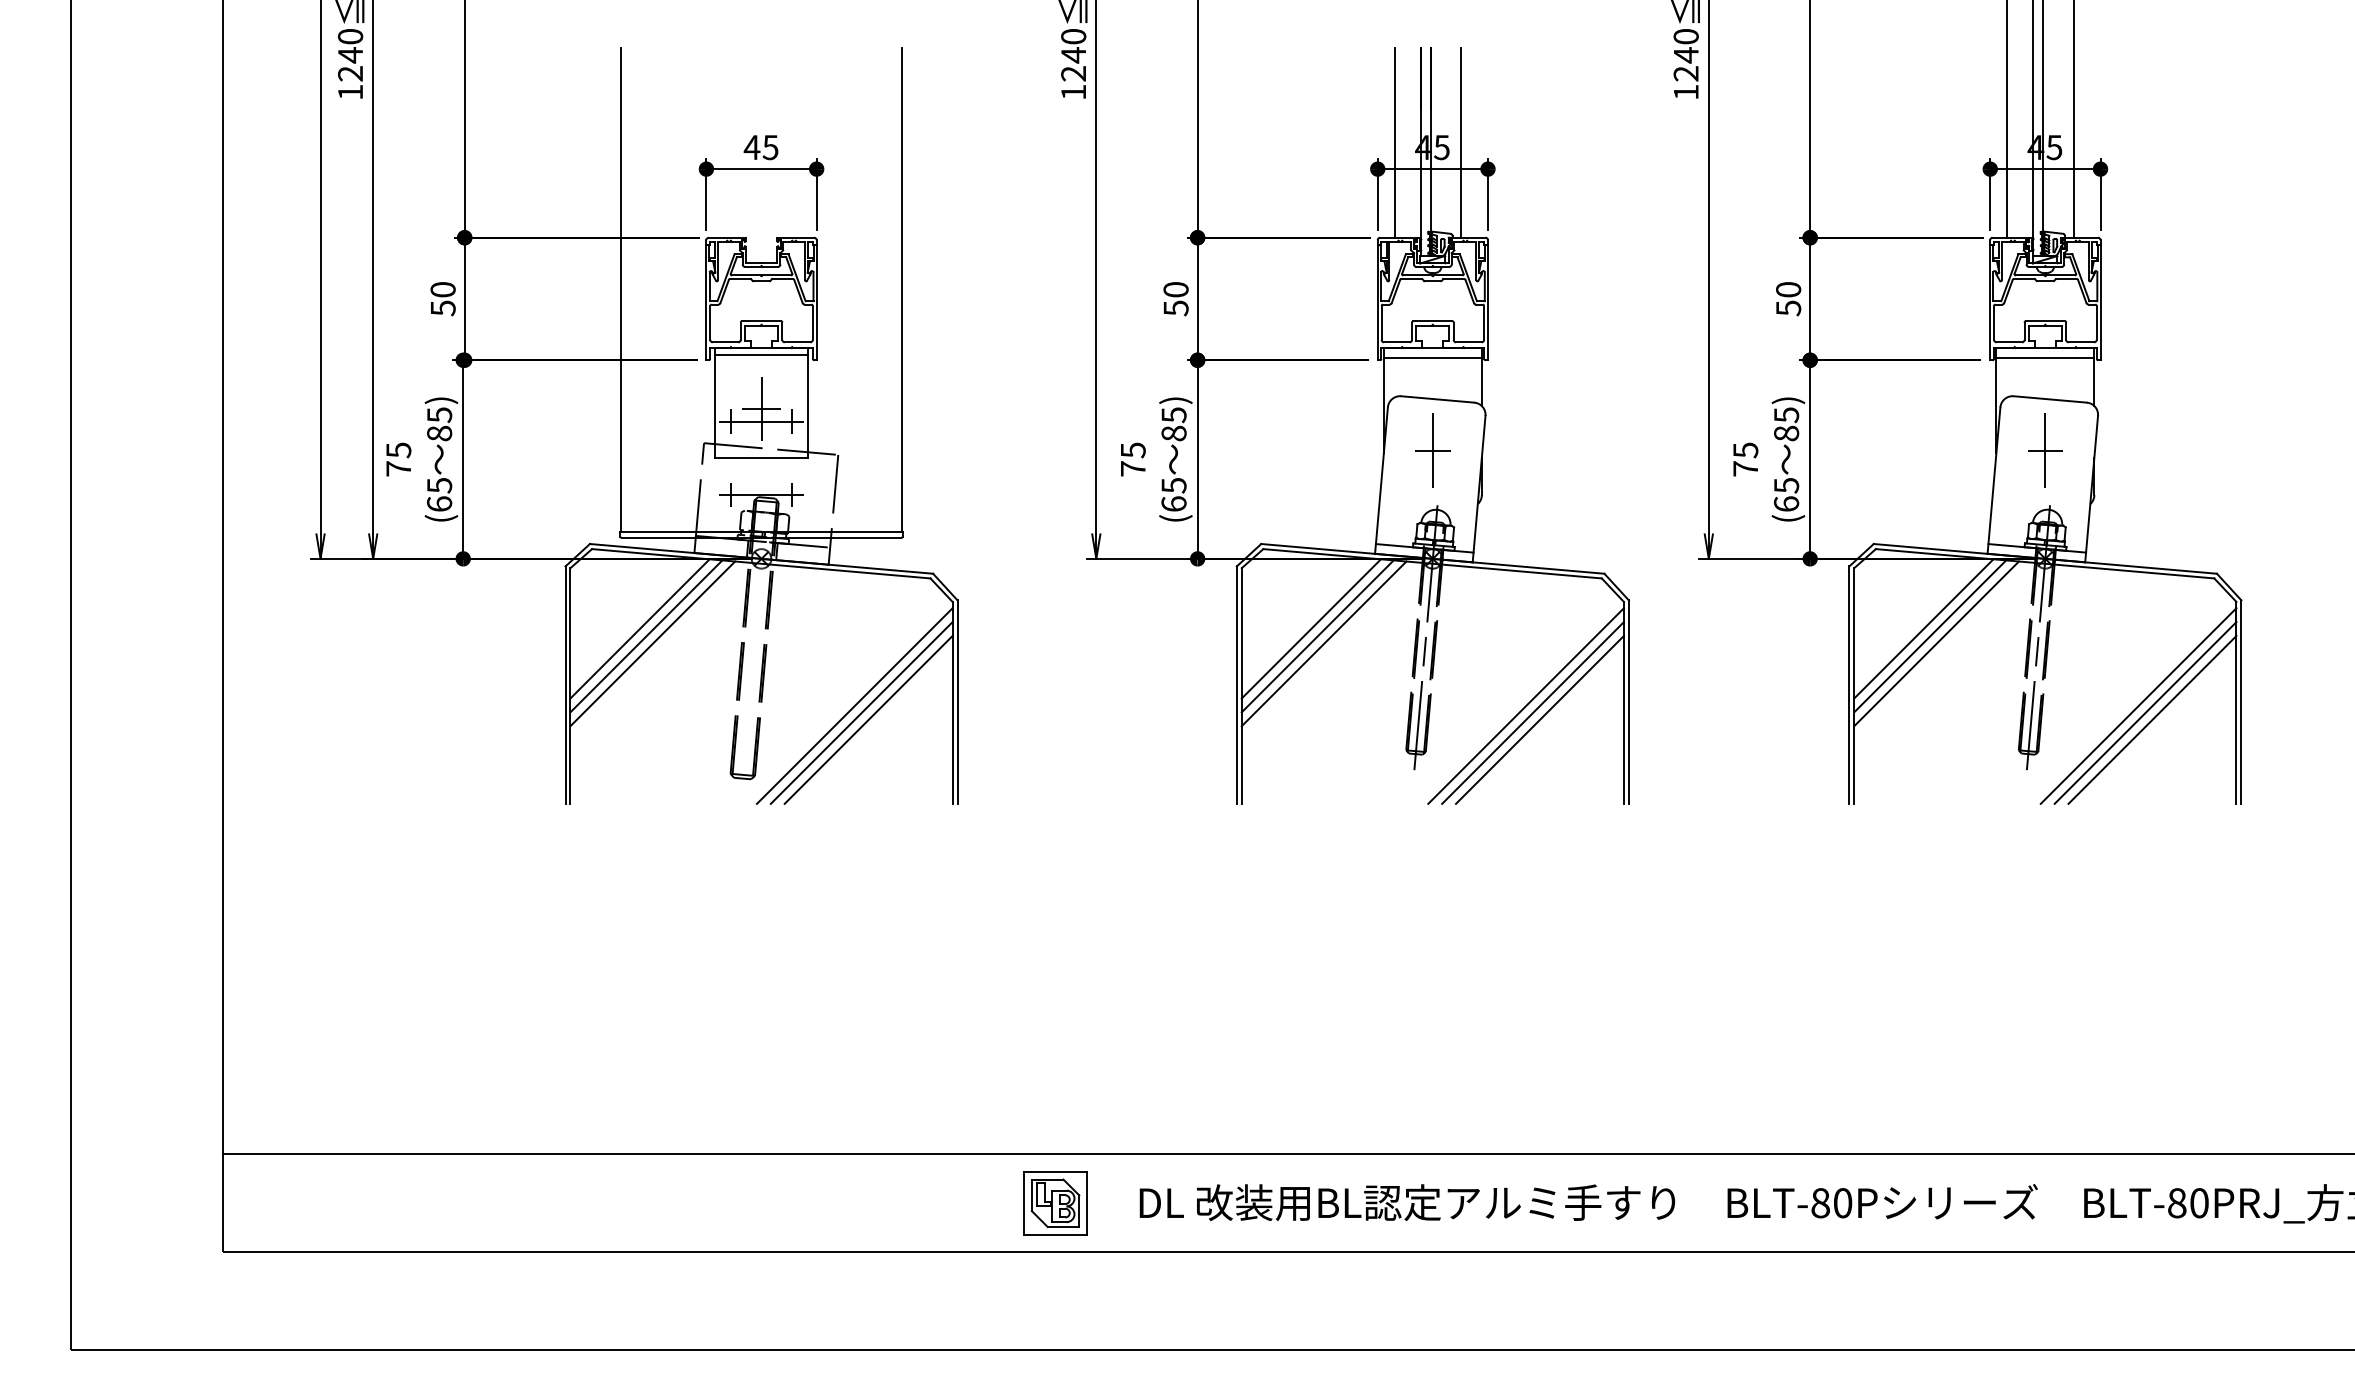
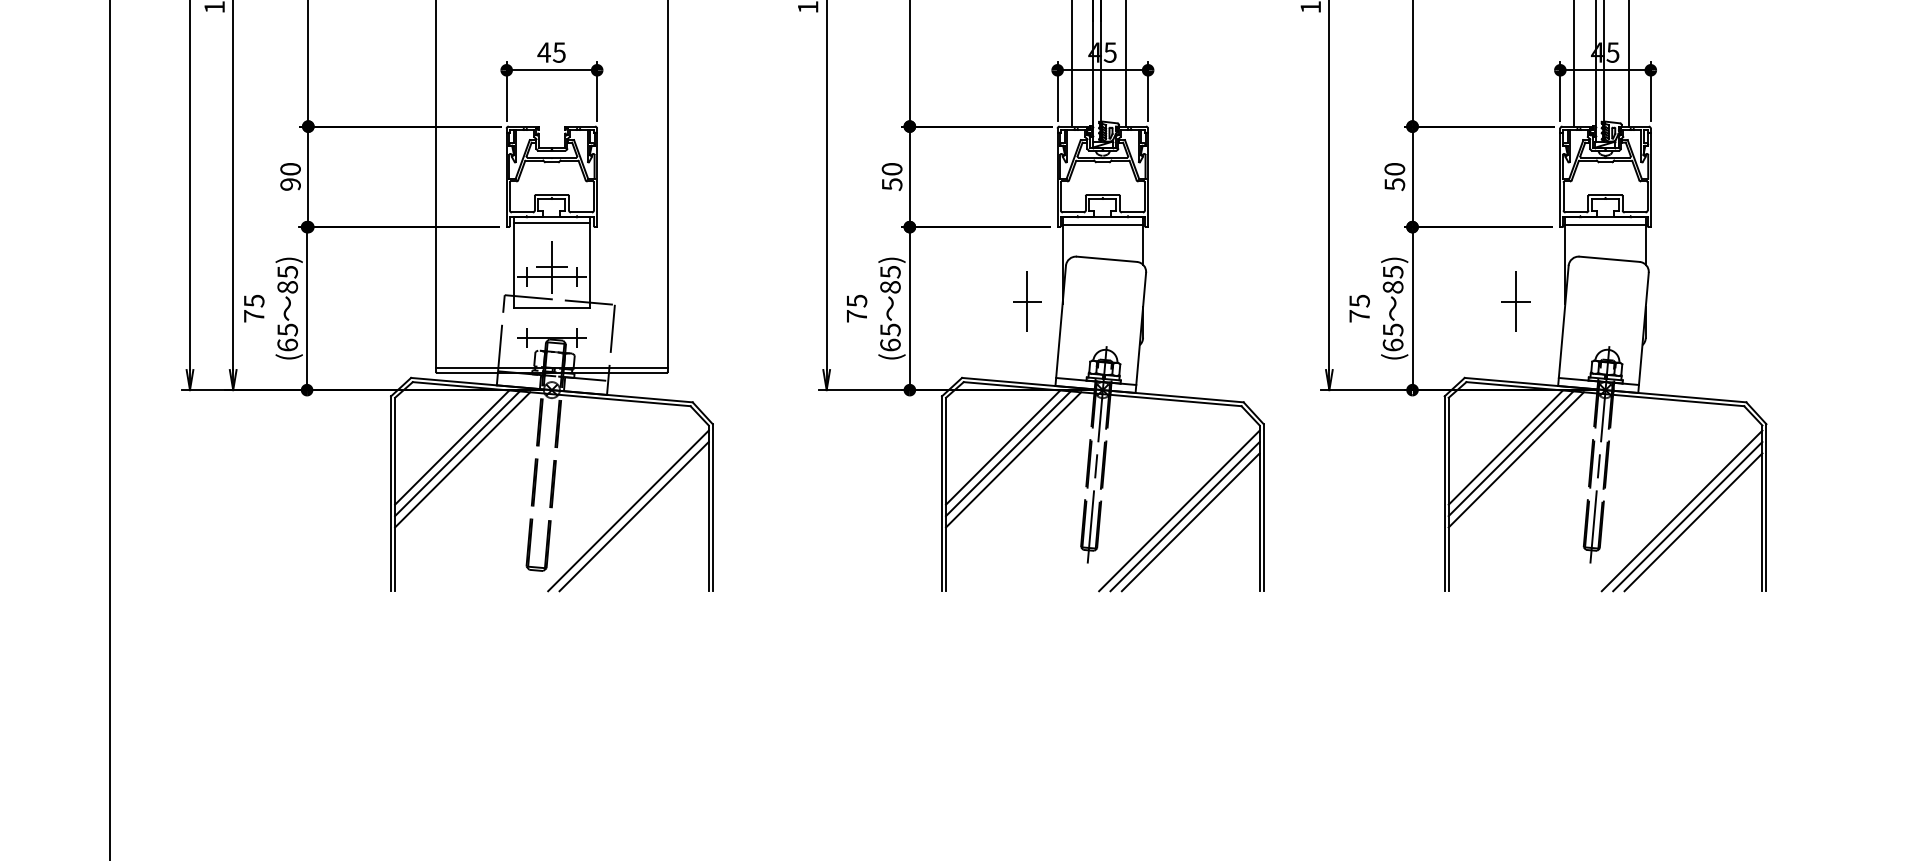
text: (442, 308) -> (290, 184), 50 -> 90
part: (1432, 450) -> (1027, 301), moved
part: (2045, 450) -> (1516, 301), moved
line: (868, 719) -> (639, 521), removed

